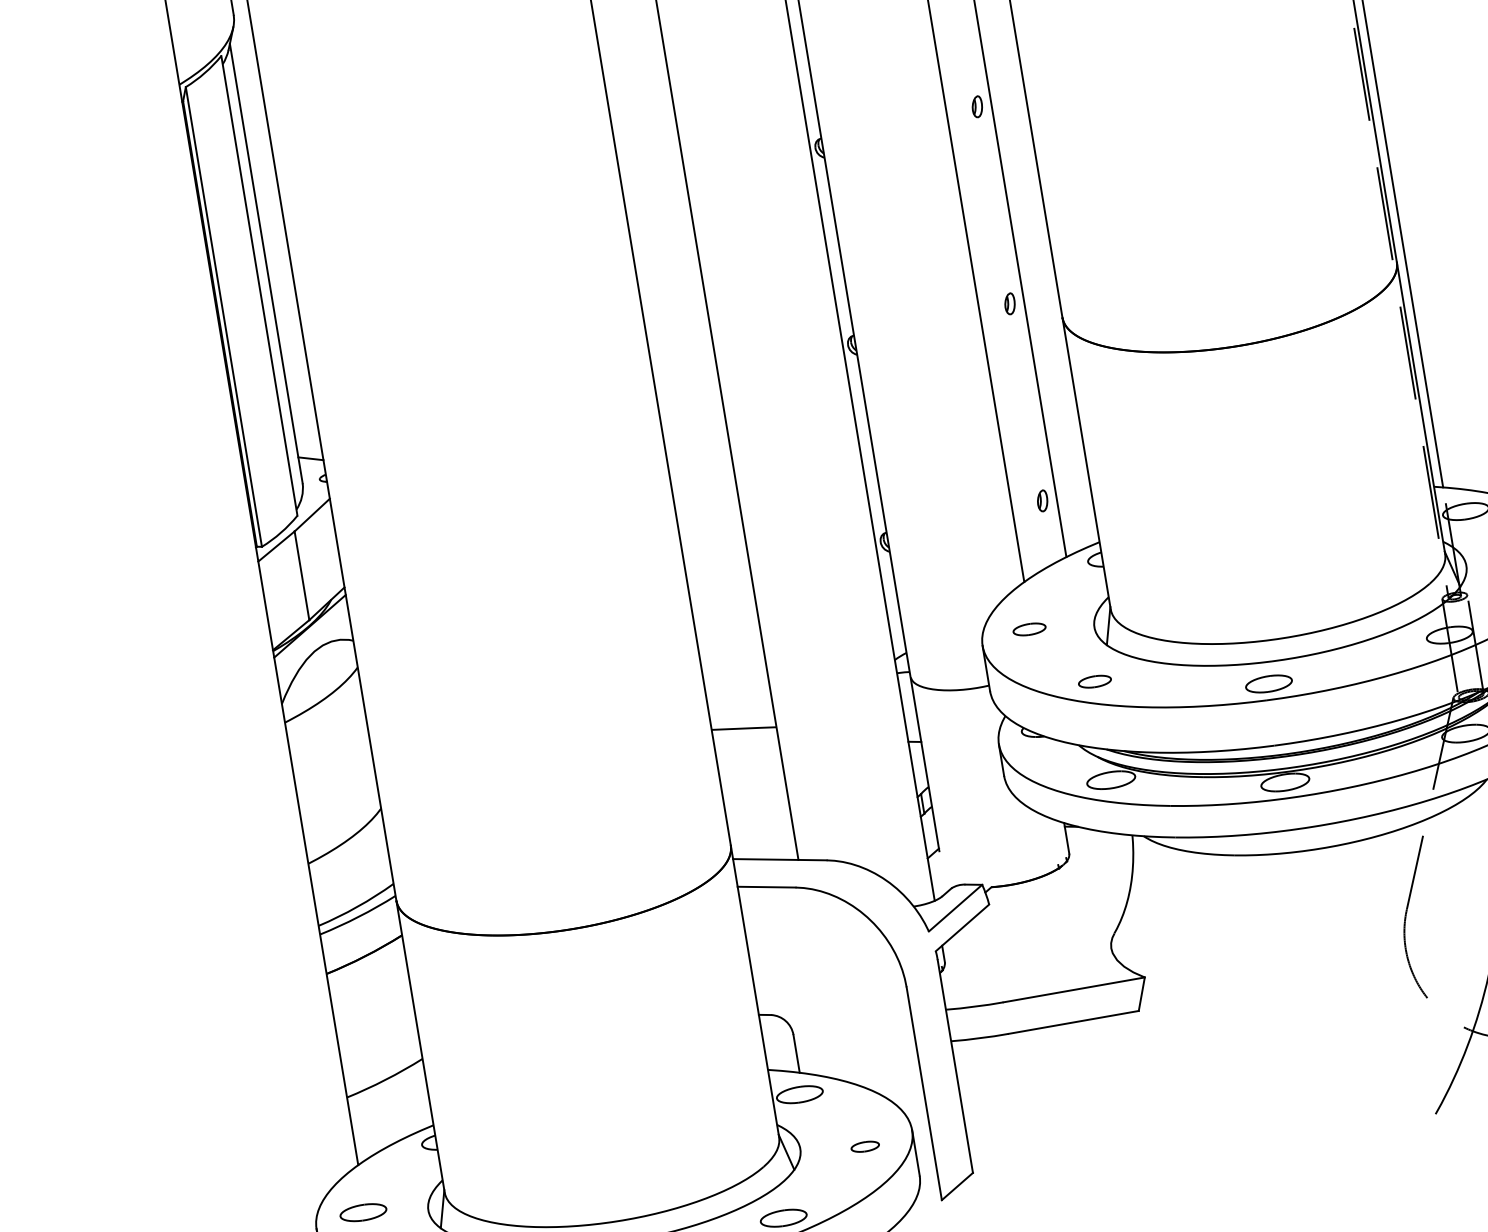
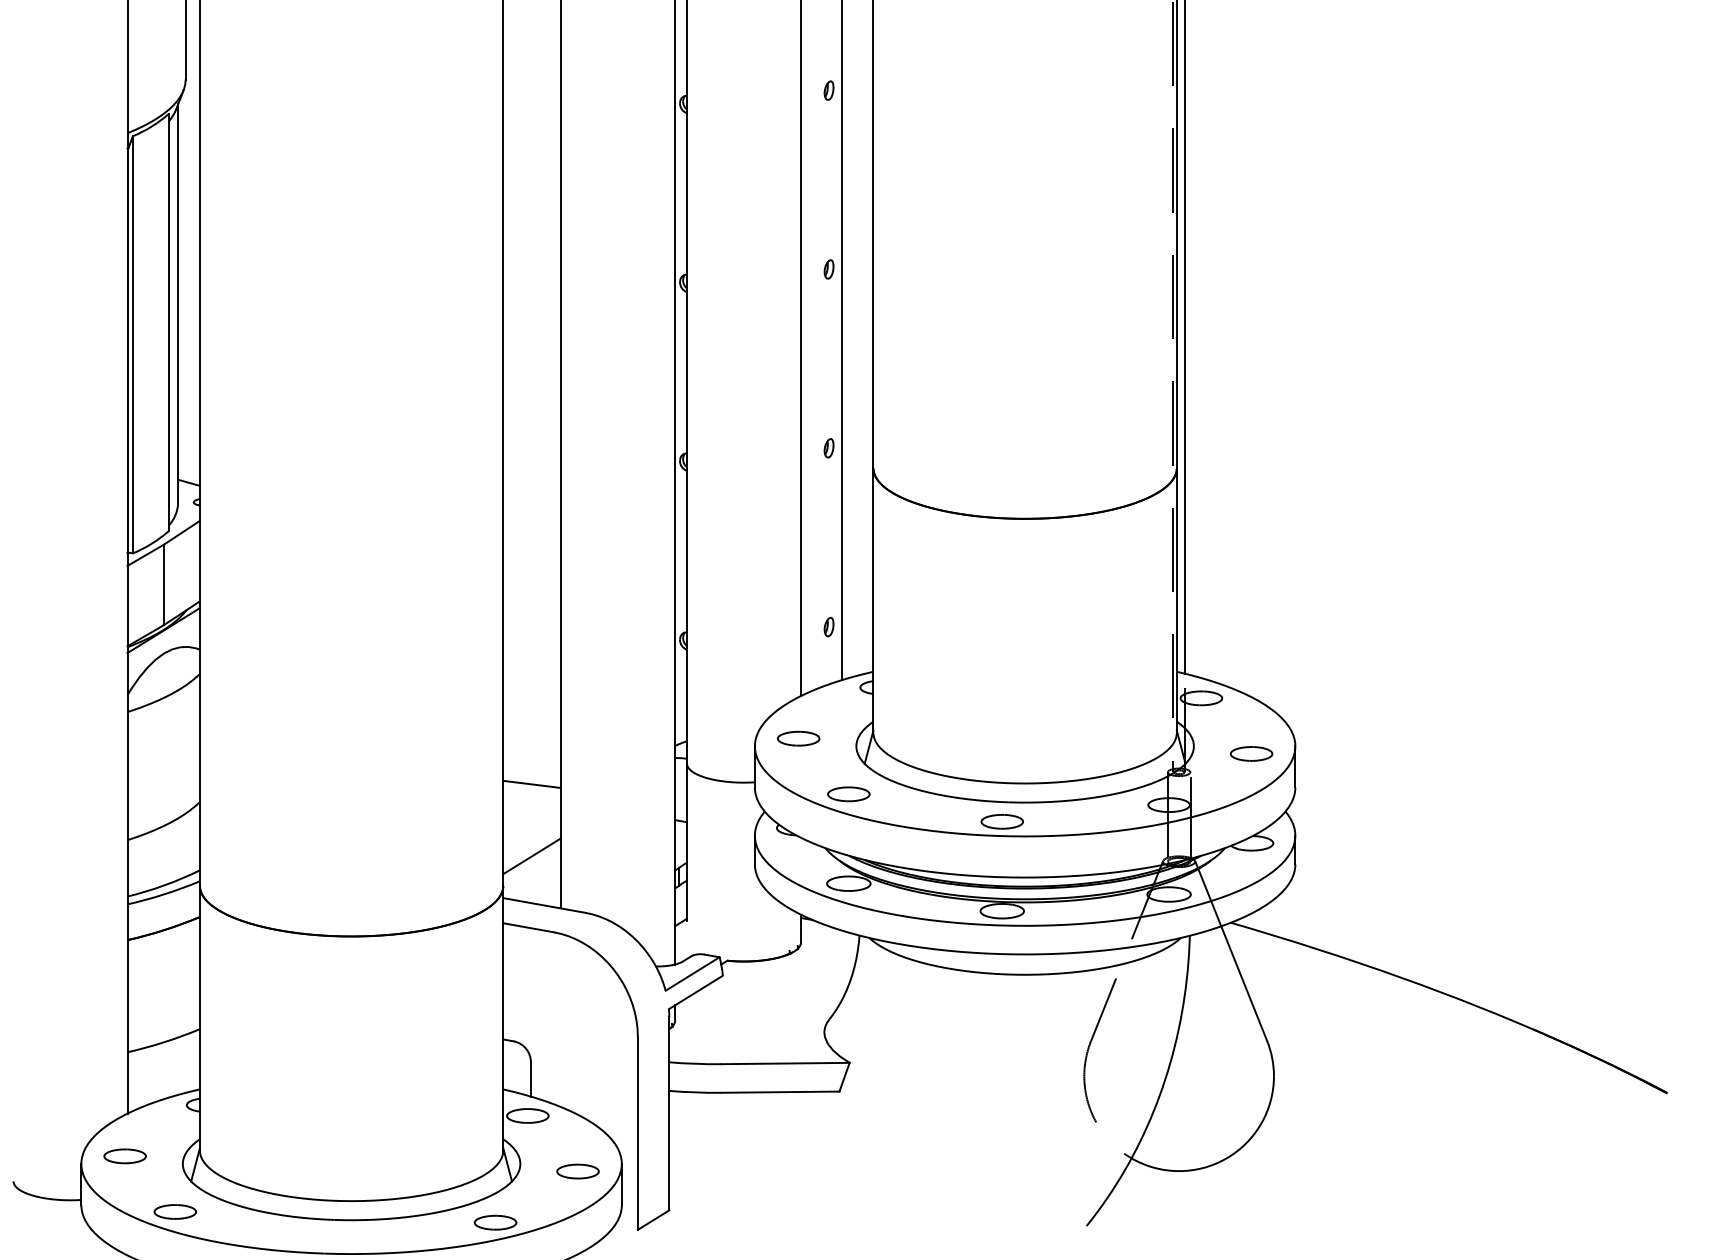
part: (1029, 629) -> (798, 738), size x1.43
part: (1094, 681) -> (848, 794), size x1.43
line: (756, 808) -> (531, 856), added
part: (864, 1146) -> (577, 1171), size x1.67

